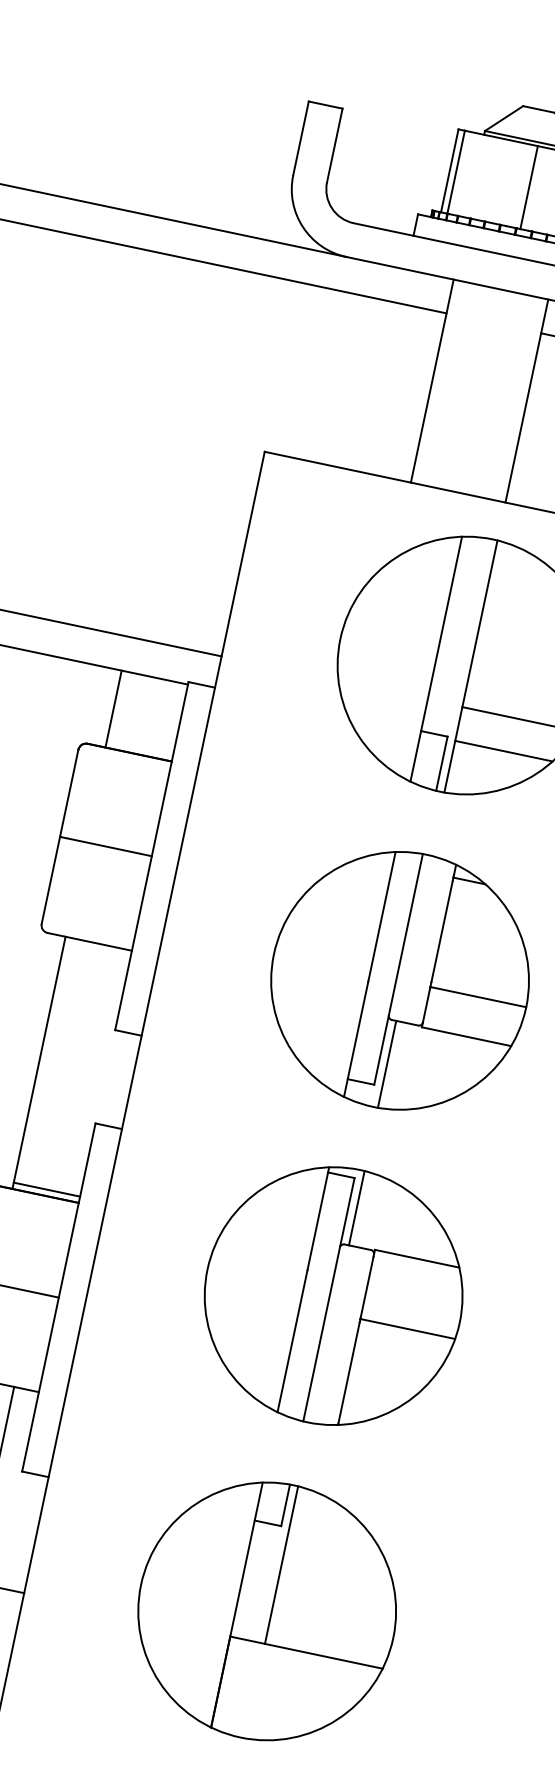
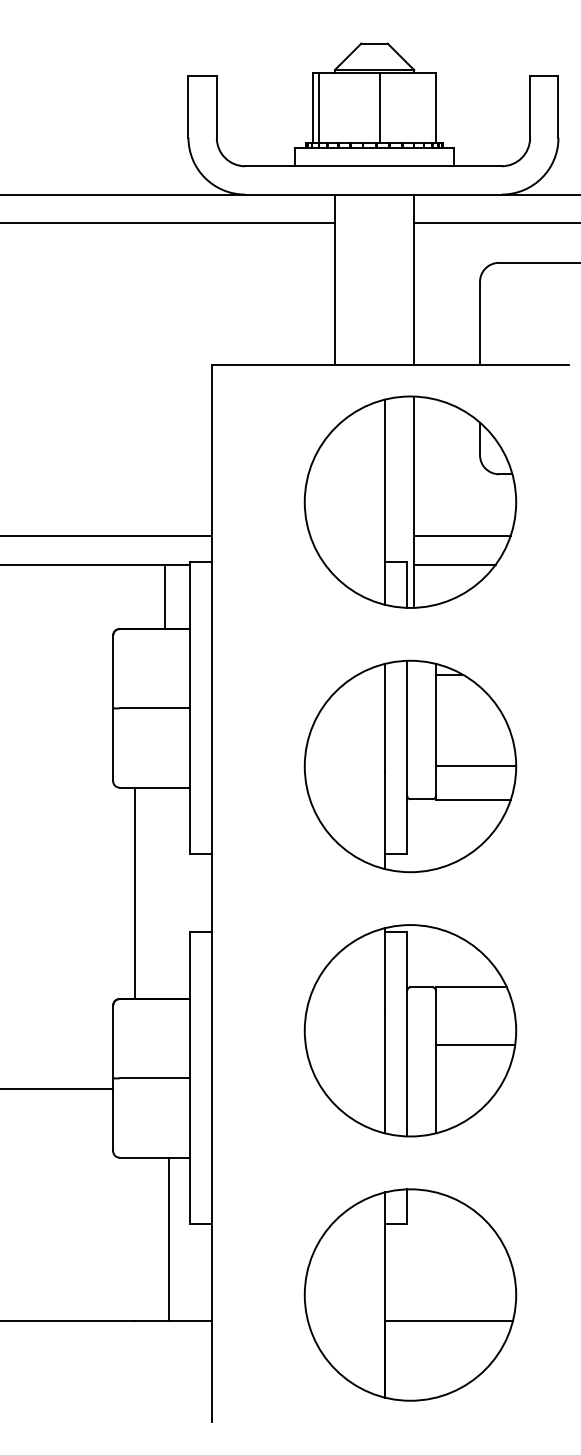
line: (113, 708) -> (164, 596), moved
line: (387, 1064) -> (414, 835), removed
line: (47, 1189) -> (162, 993), removed
line: (357, 1208) -> (414, 956), removed
line: (281, 1565) -> (414, 1255), removed

